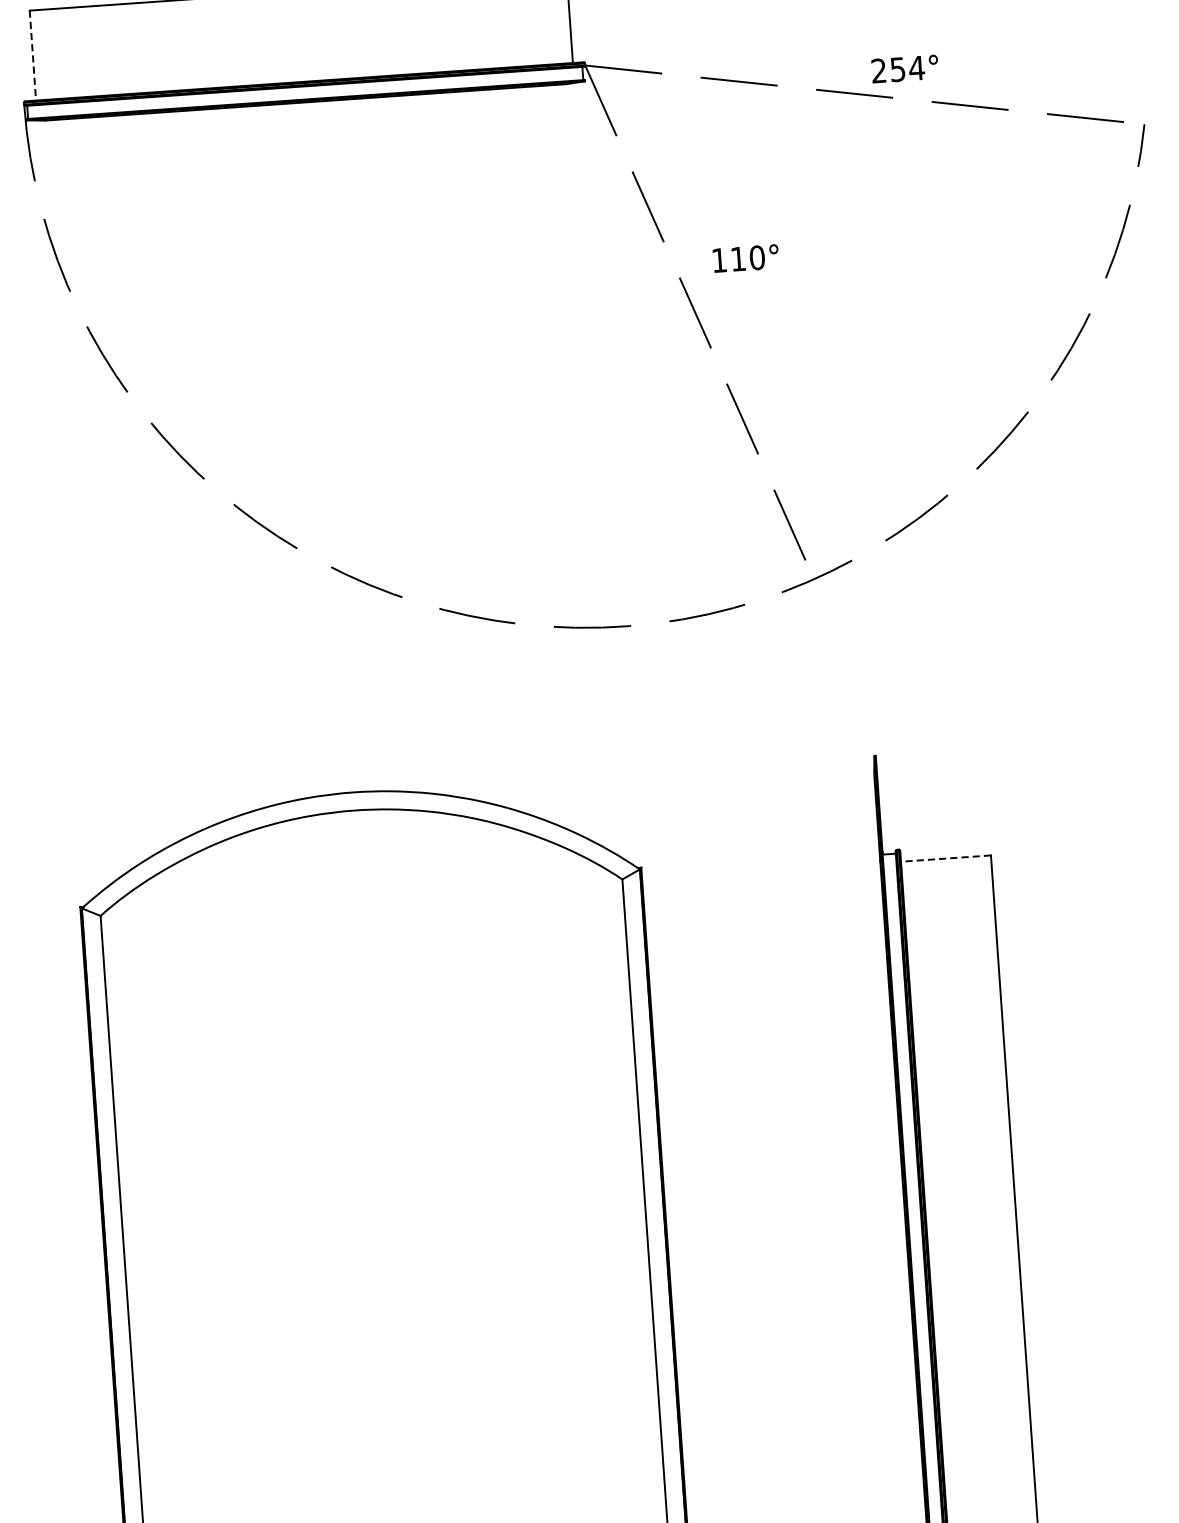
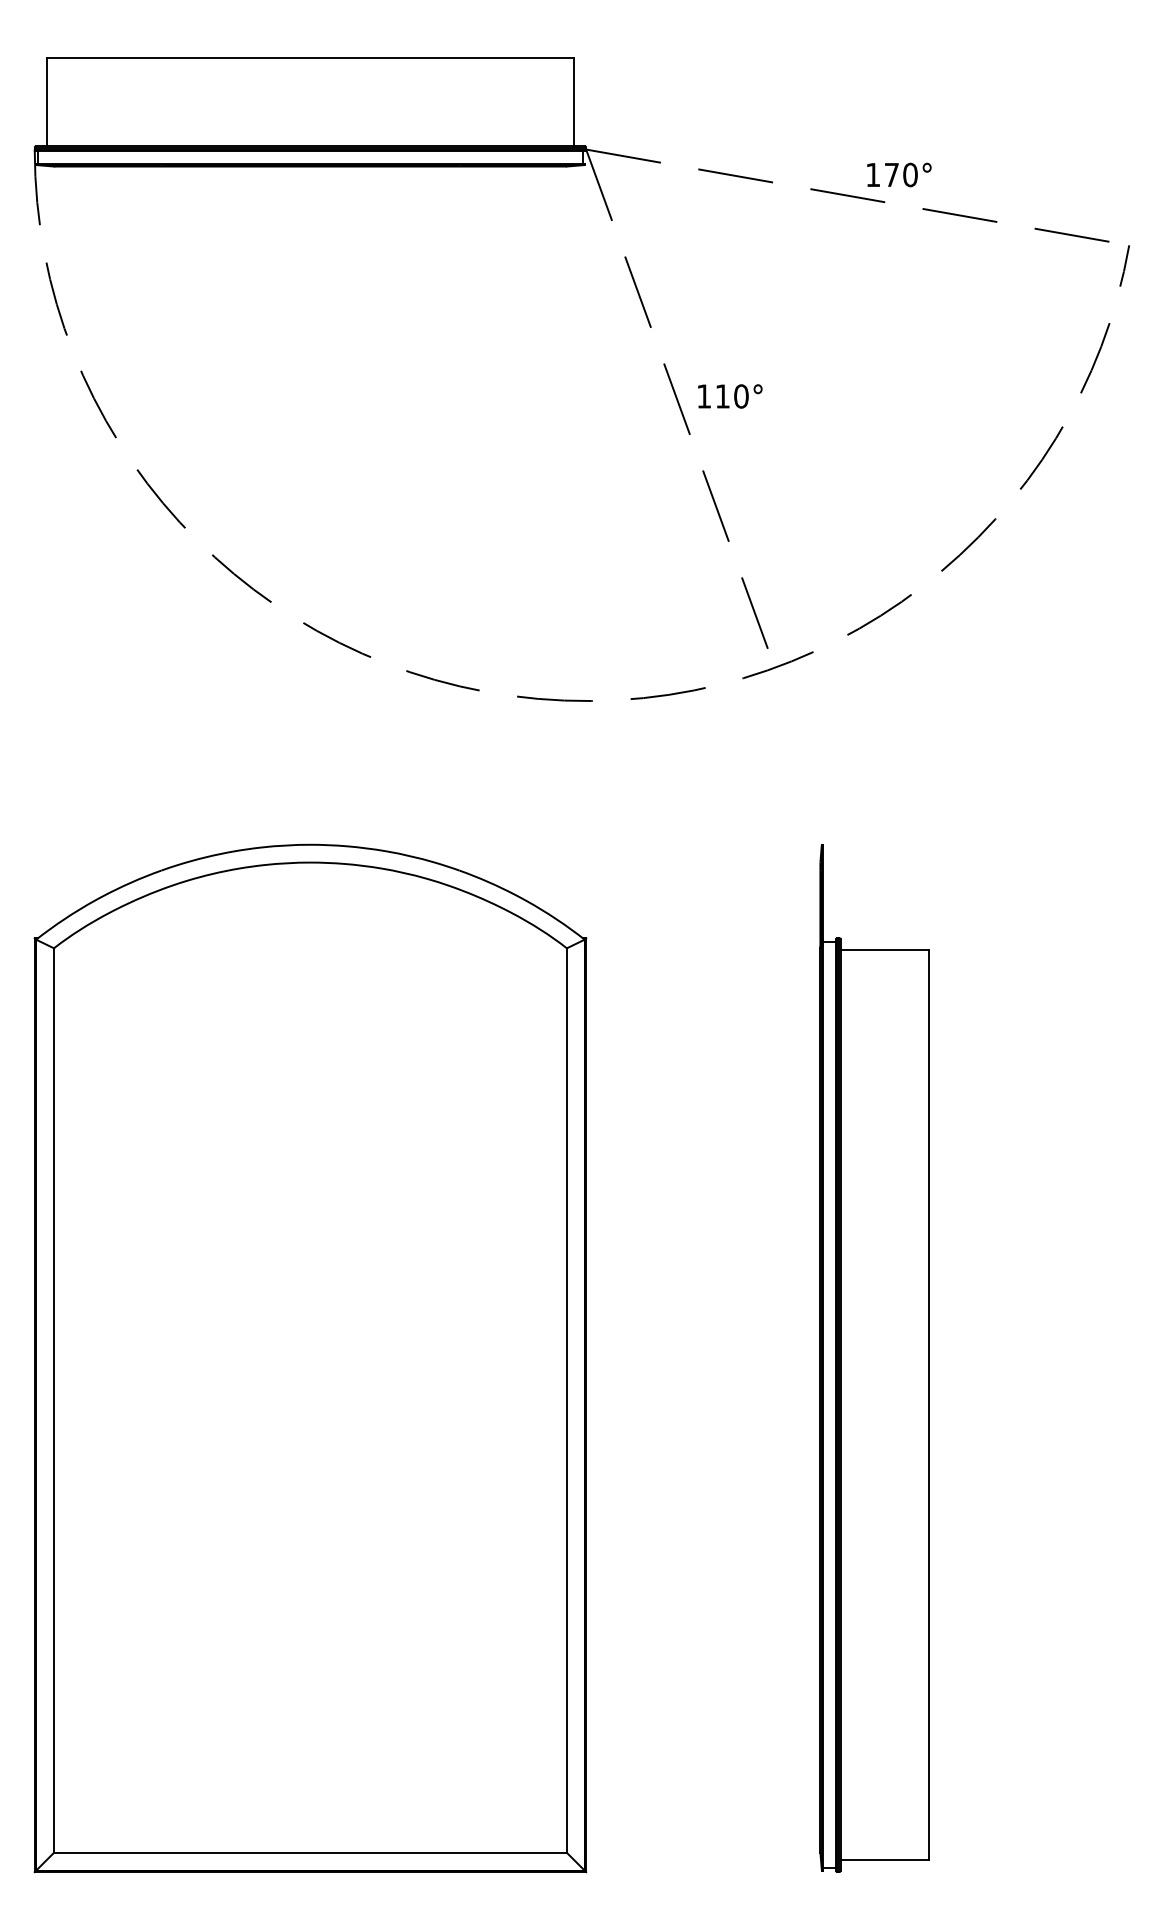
line: (32, 56) -> (46, 102), dashed -> solid
text: (898, 69) -> (892, 174), 254° -> 170°
text: (746, 258) -> (730, 396), moved
line: (945, 859) -> (884, 950), dashed -> solid

